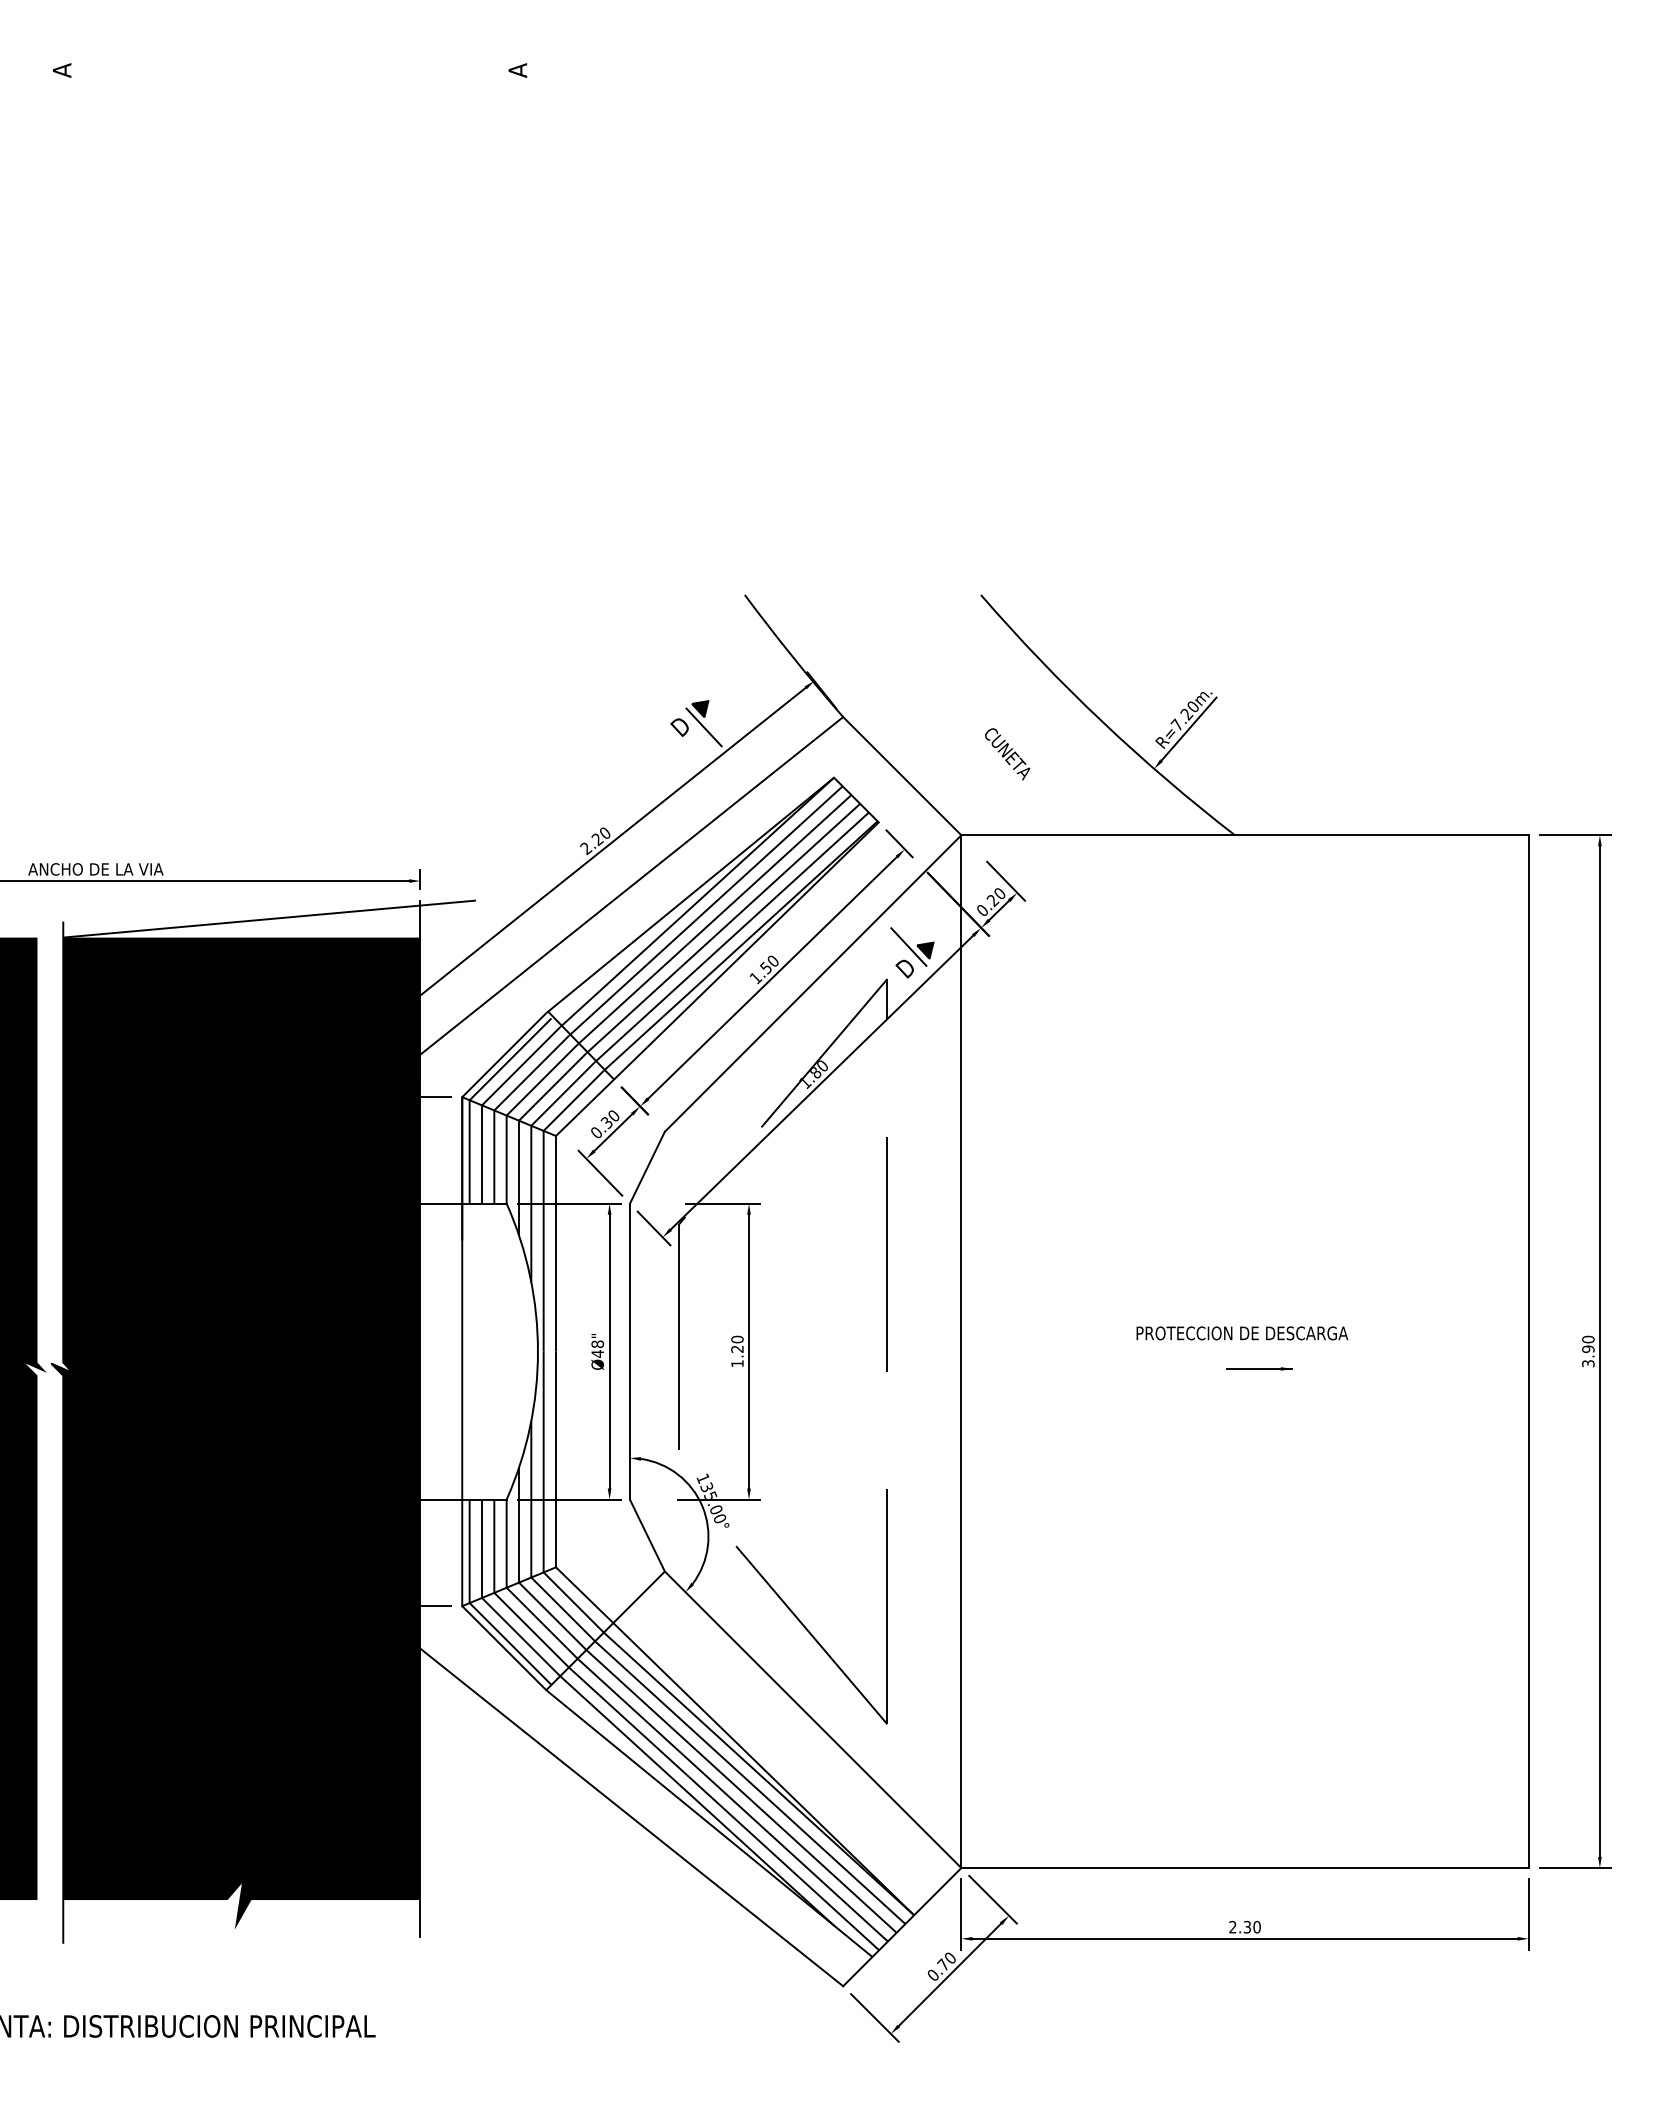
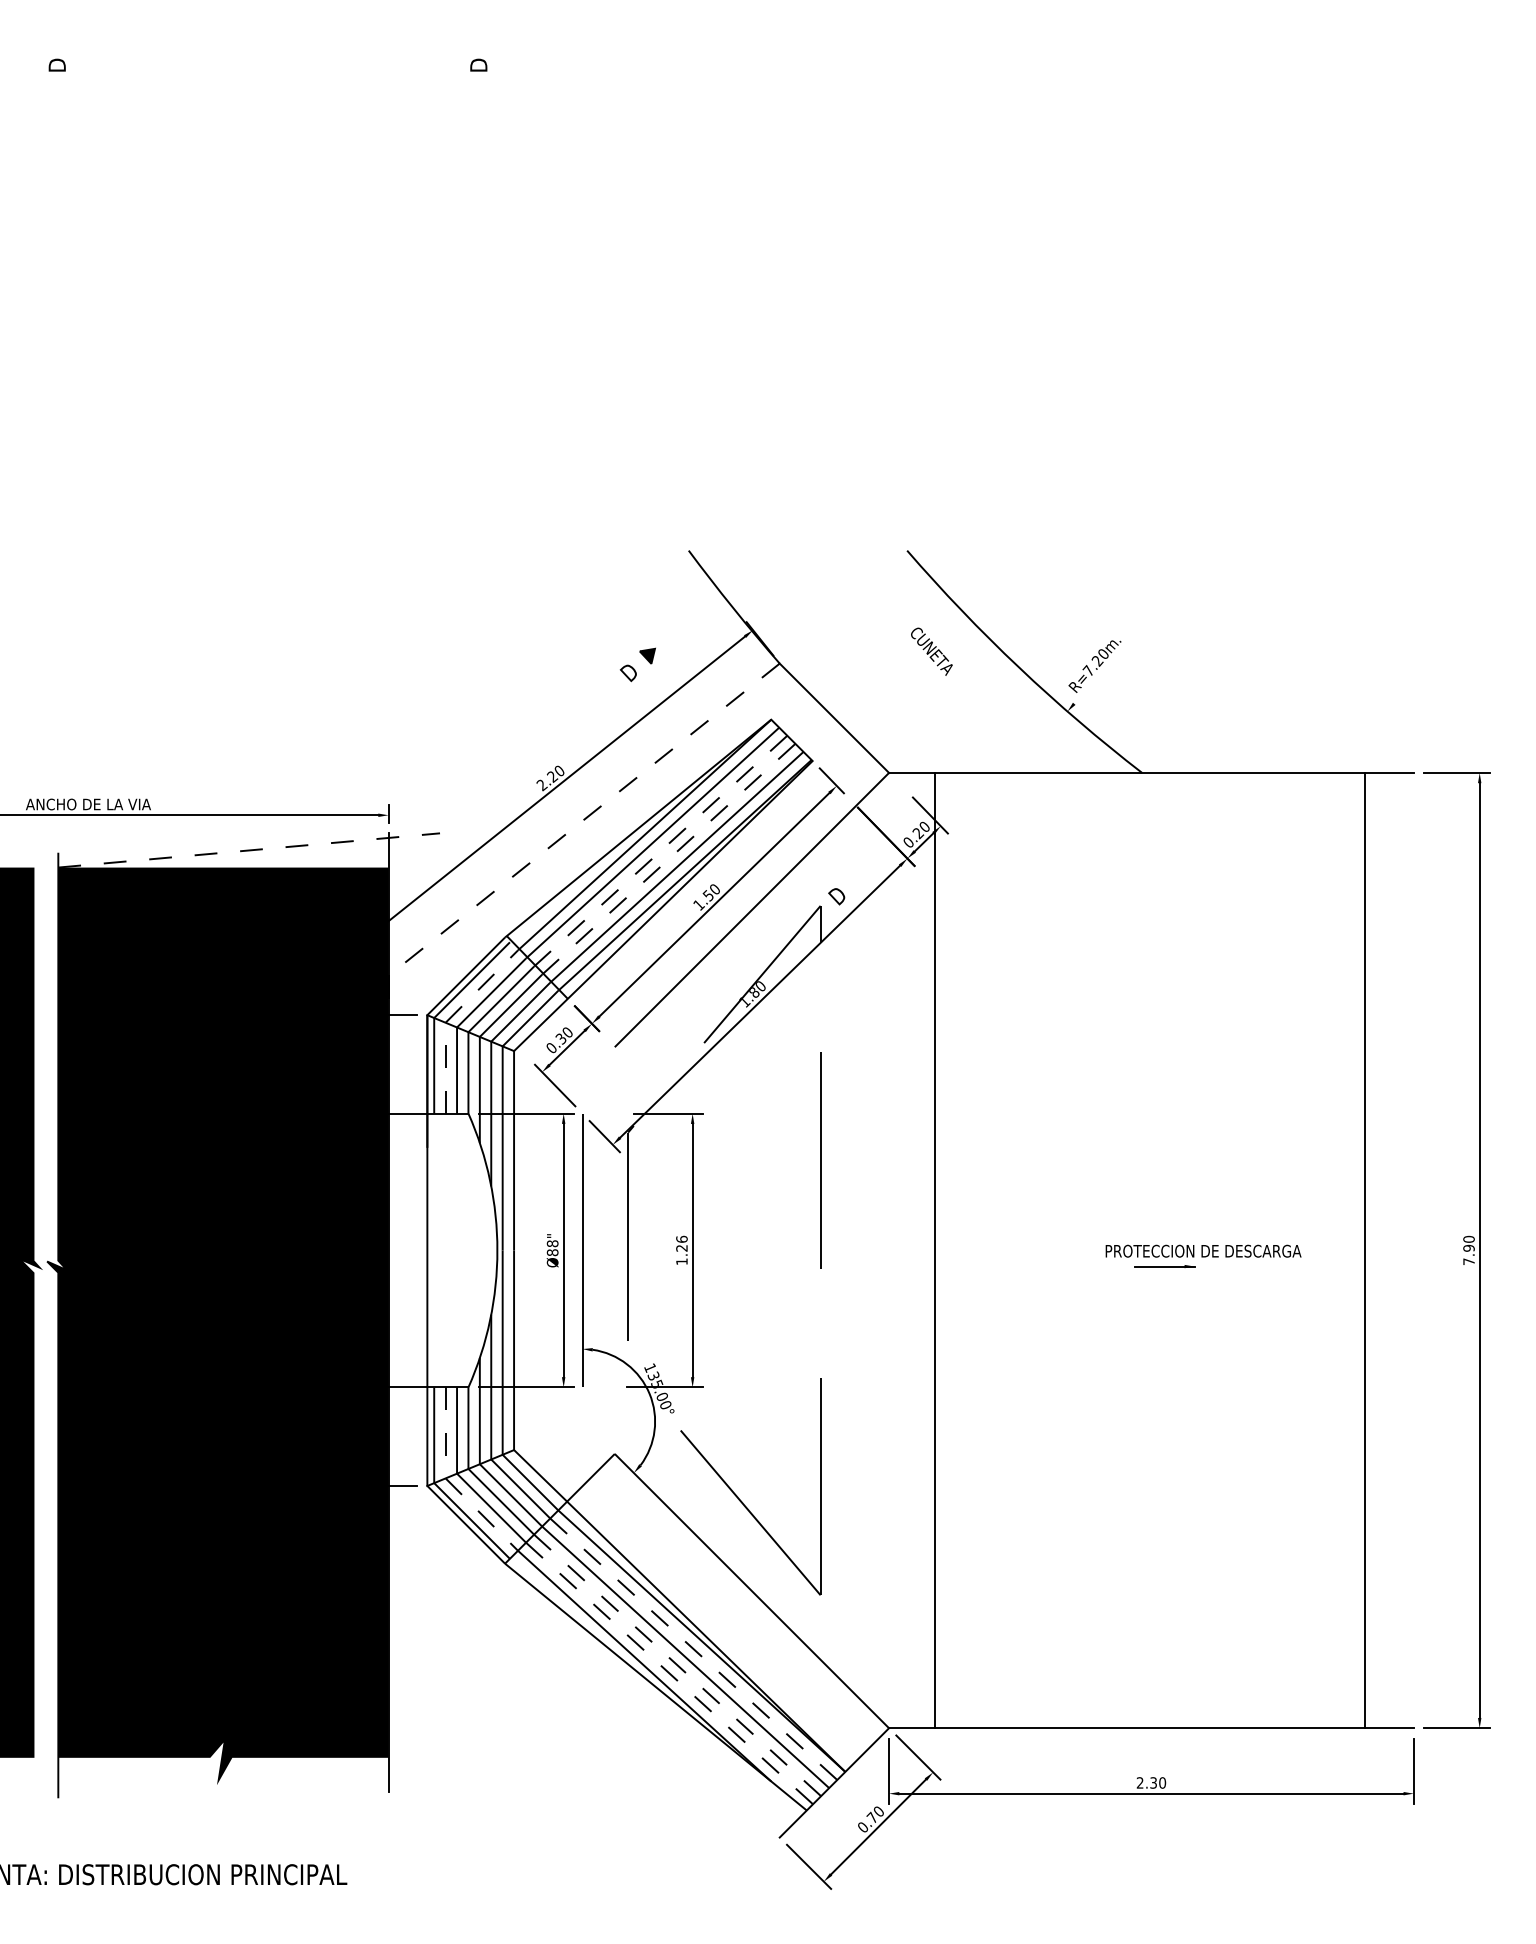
text: (62, 70) -> (57, 65), A -> D
text: (517, 70) -> (478, 65), A -> D
line: (703, 727) -> (650, 673), removed
line: (1188, 728) -> (1099, 674), removed
text: (1007, 754) -> (931, 651), moved
line: (631, 885) -> (583, 819), solid -> dashed
line: (270, 919) -> (249, 850), solid -> dashed
line: (714, 919) -> (660, 850), solid -> dashed
line: (723, 928) -> (669, 859), solid -> dashed
part: (912, 946) -> (843, 875), removed
line: (486, 1101) -> (449, 1019), solid -> dashed
line: (646, 1167) -> (597, 1080), removed
text: (1242, 1333) -> (1203, 1251), moved
text: (737, 1339) -> (681, 1239), 1.20 -> 1.26
line: (961, 1351) -> (935, 1250), moved
line: (1528, 1351) -> (1364, 1250), moved
text: (597, 1353) -> (552, 1252), Ø48" -> Ø88"
text: (1588, 1363) -> (1469, 1261), 3.90 -> 7.90
line: (646, 1535) -> (597, 1420), removed
line: (486, 1602) -> (449, 1482), solid -> dashed
line: (750, 1782) -> (693, 1649), solid -> dashed
line: (732, 1800) -> (677, 1665), solid -> dashed
line: (724, 1808) -> (669, 1673), solid -> dashed
line: (631, 1817) -> (583, 1681), removed

